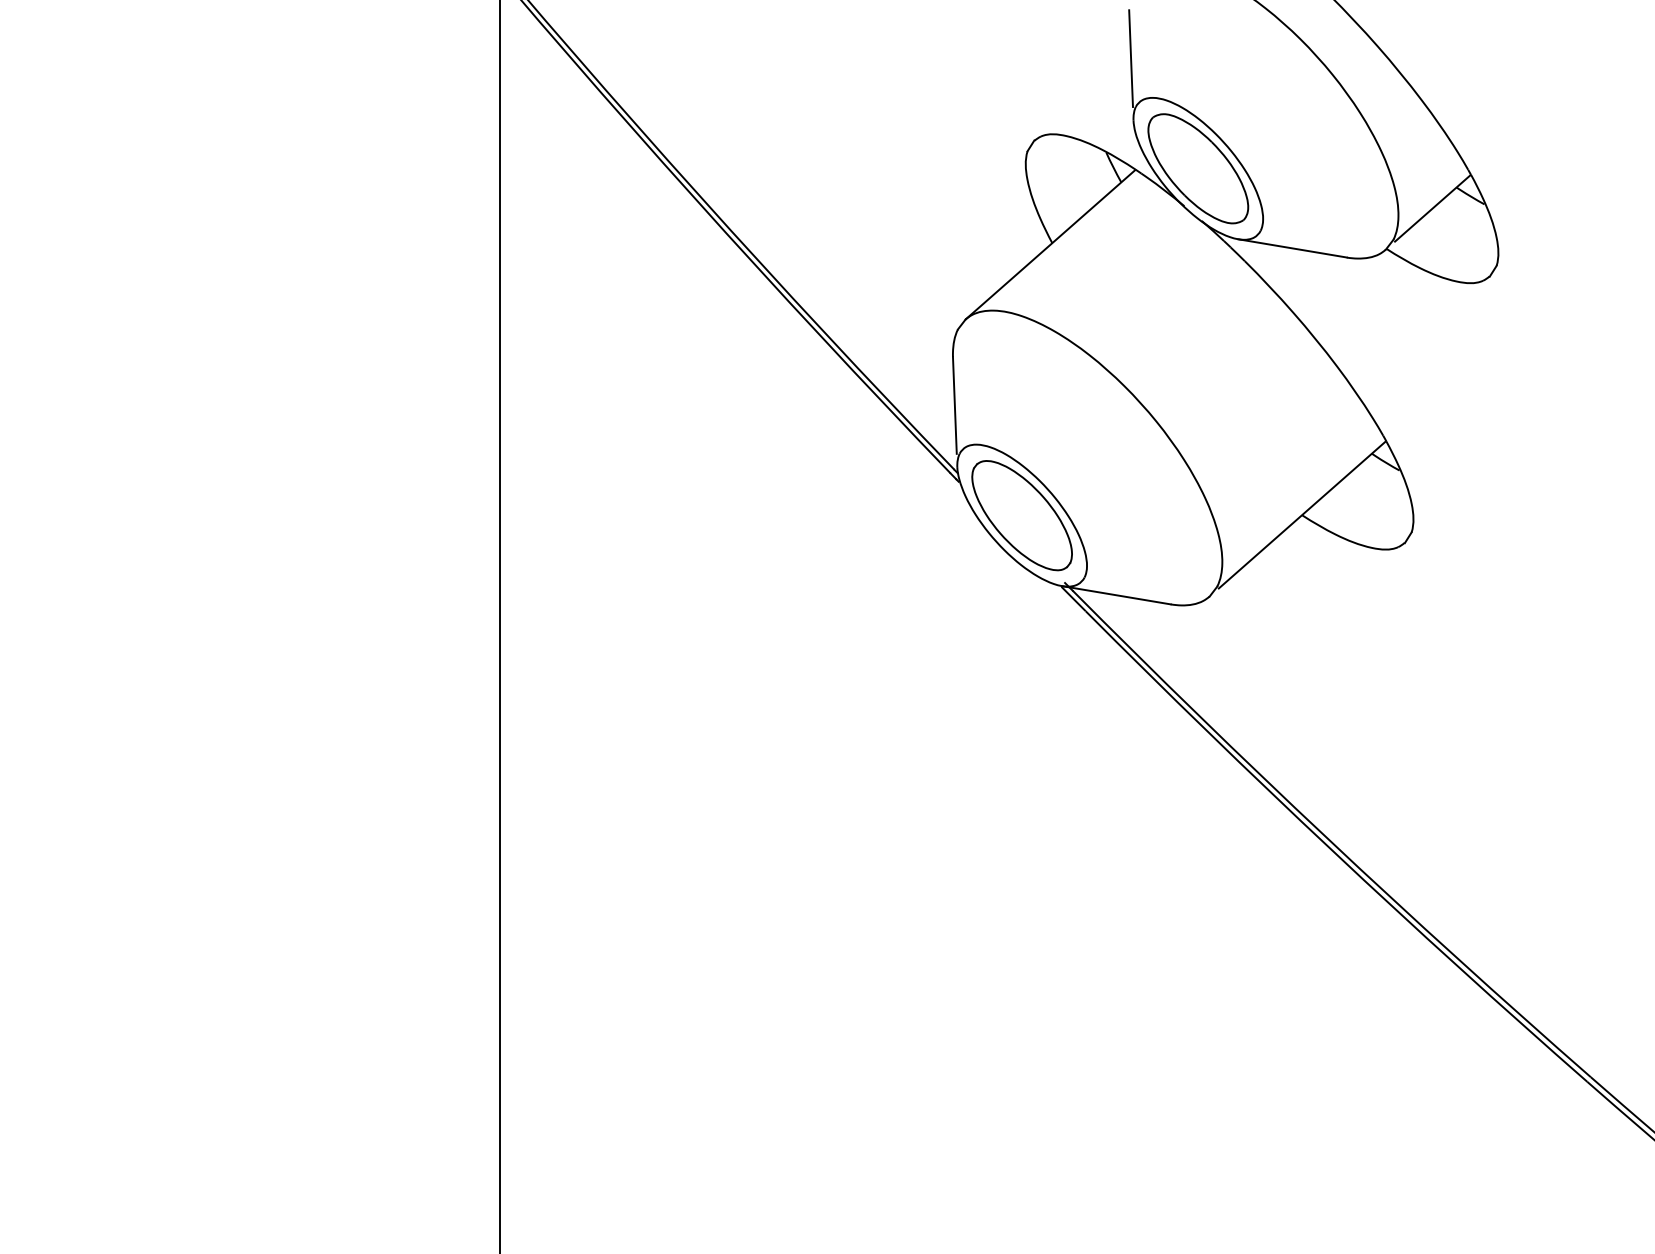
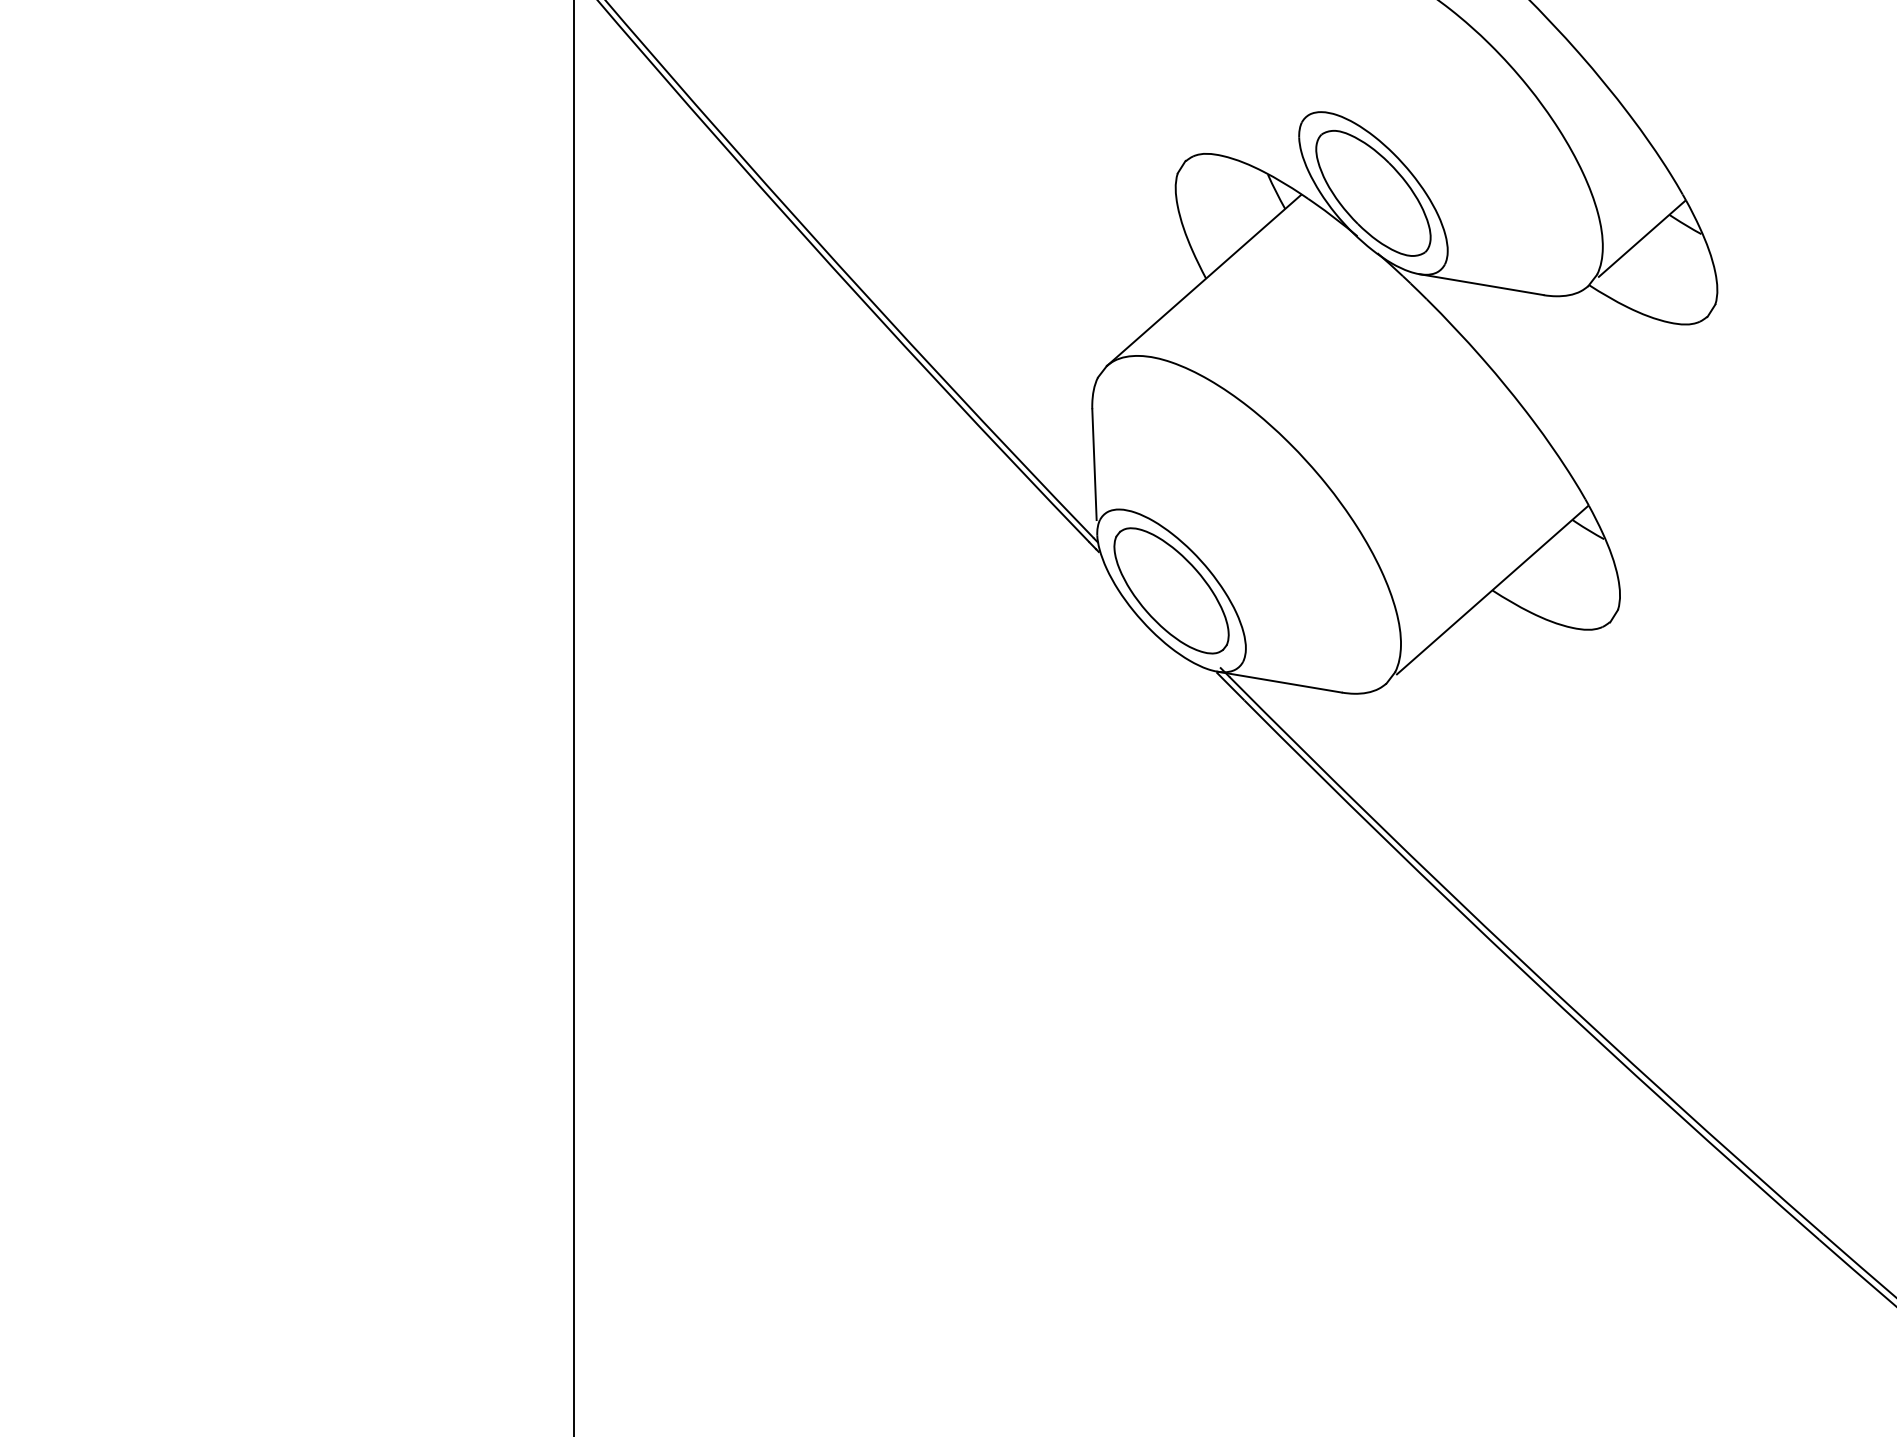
line: (1130, 58) -> (1295, 66), removed

